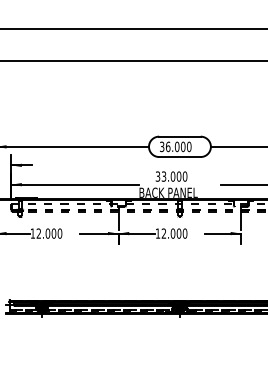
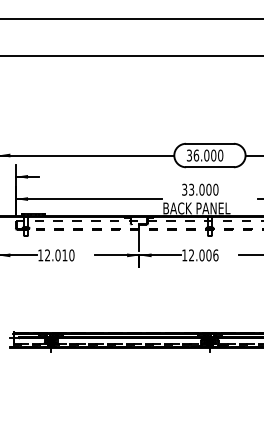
text: (53, 233) -> (64, 255), 12.000 -> 12.010
text: (185, 233) -> (216, 255), 12.000 -> 12.006

